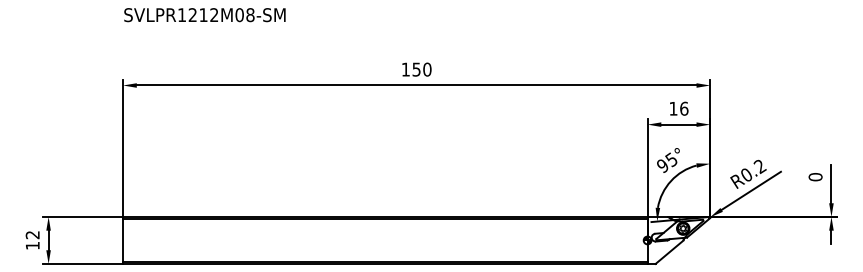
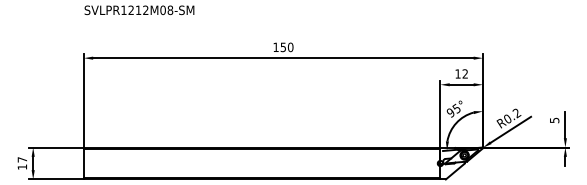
text: (684, 108) -> (465, 73), 16 -> 12
text: (815, 177) -> (554, 120), 0 -> 5
text: (31, 234) -> (21, 159), 12 -> 17

